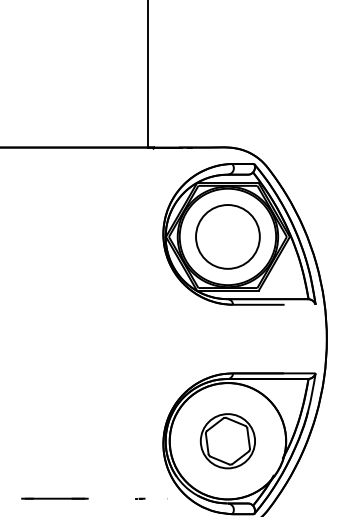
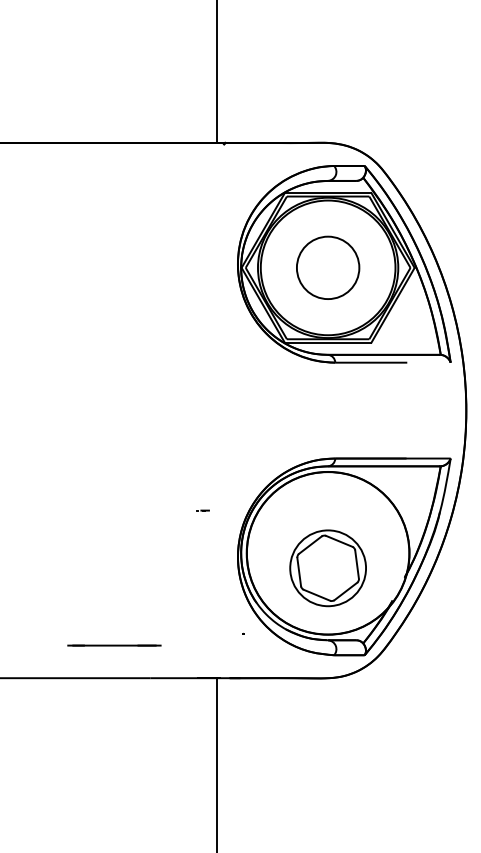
circle: (227, 236) -> (327, 267), size x0.7
part: (227, 441) -> (327, 568), moved
line: (54, 498) -> (114, 645), moved
line: (140, 498) -> (202, 510), moved

